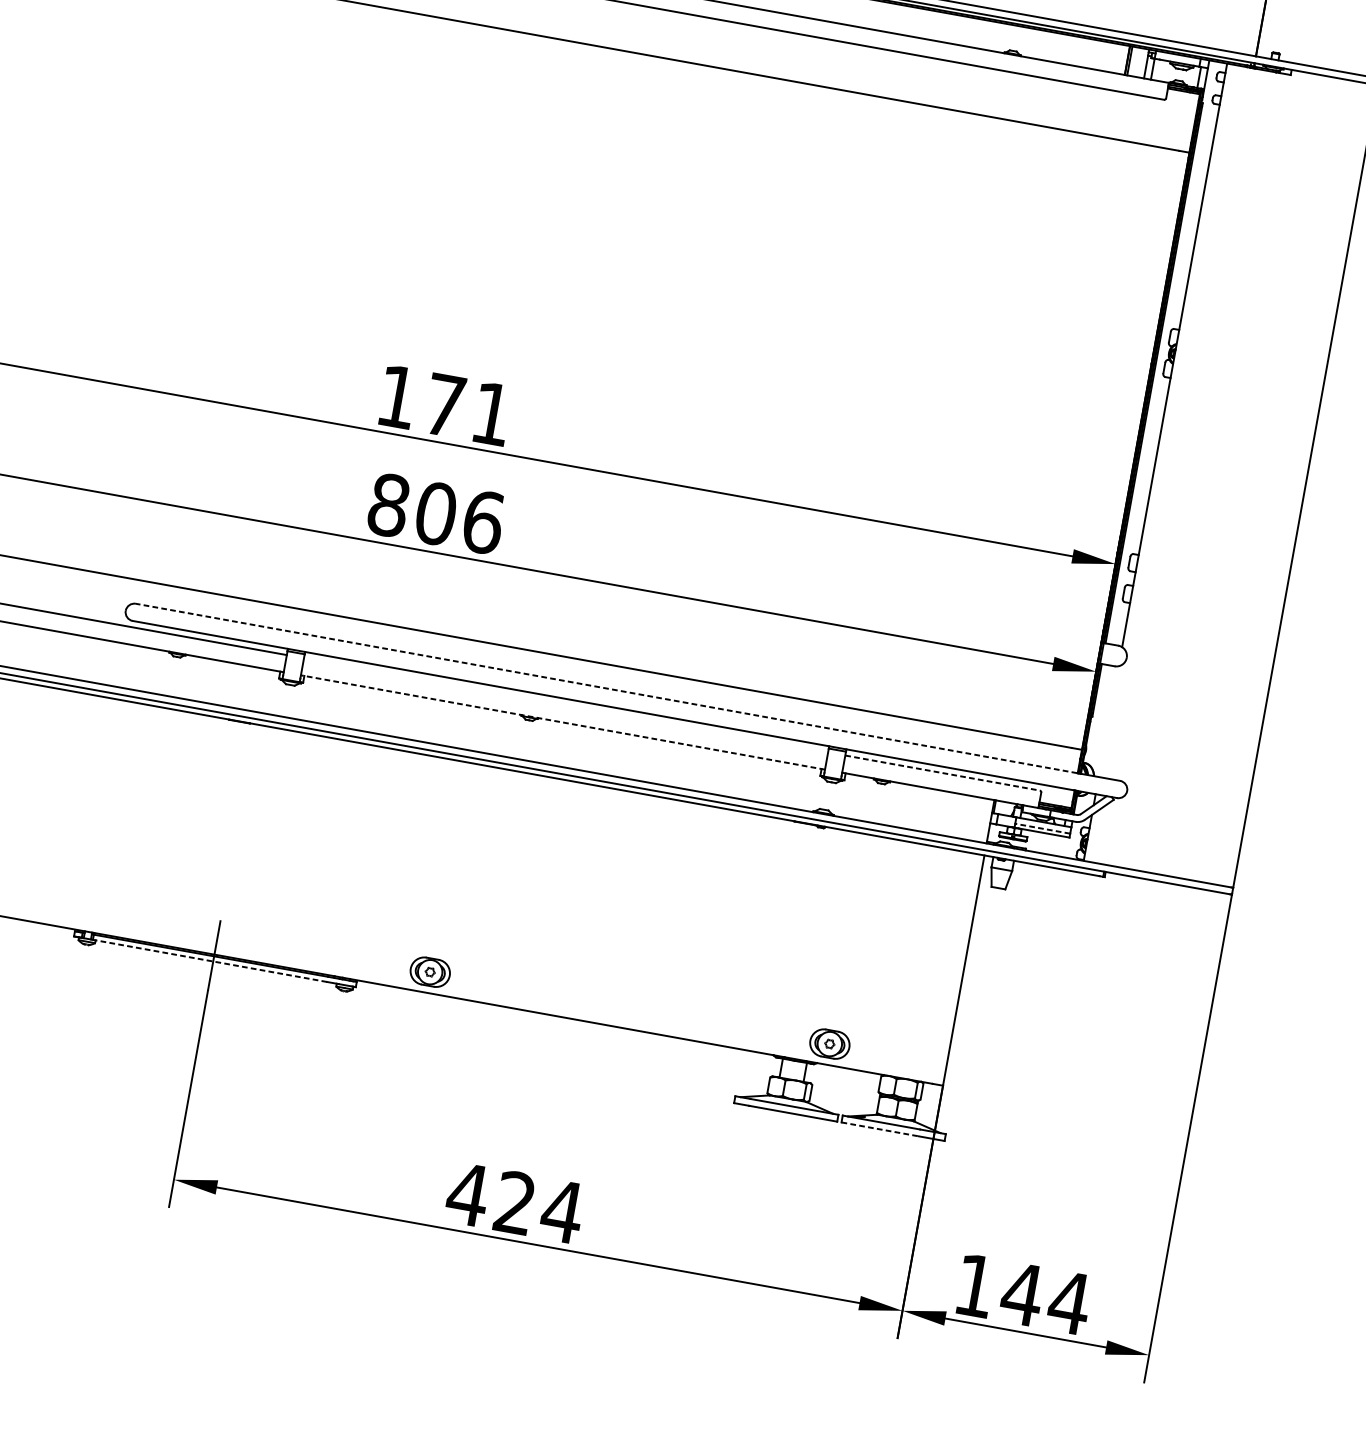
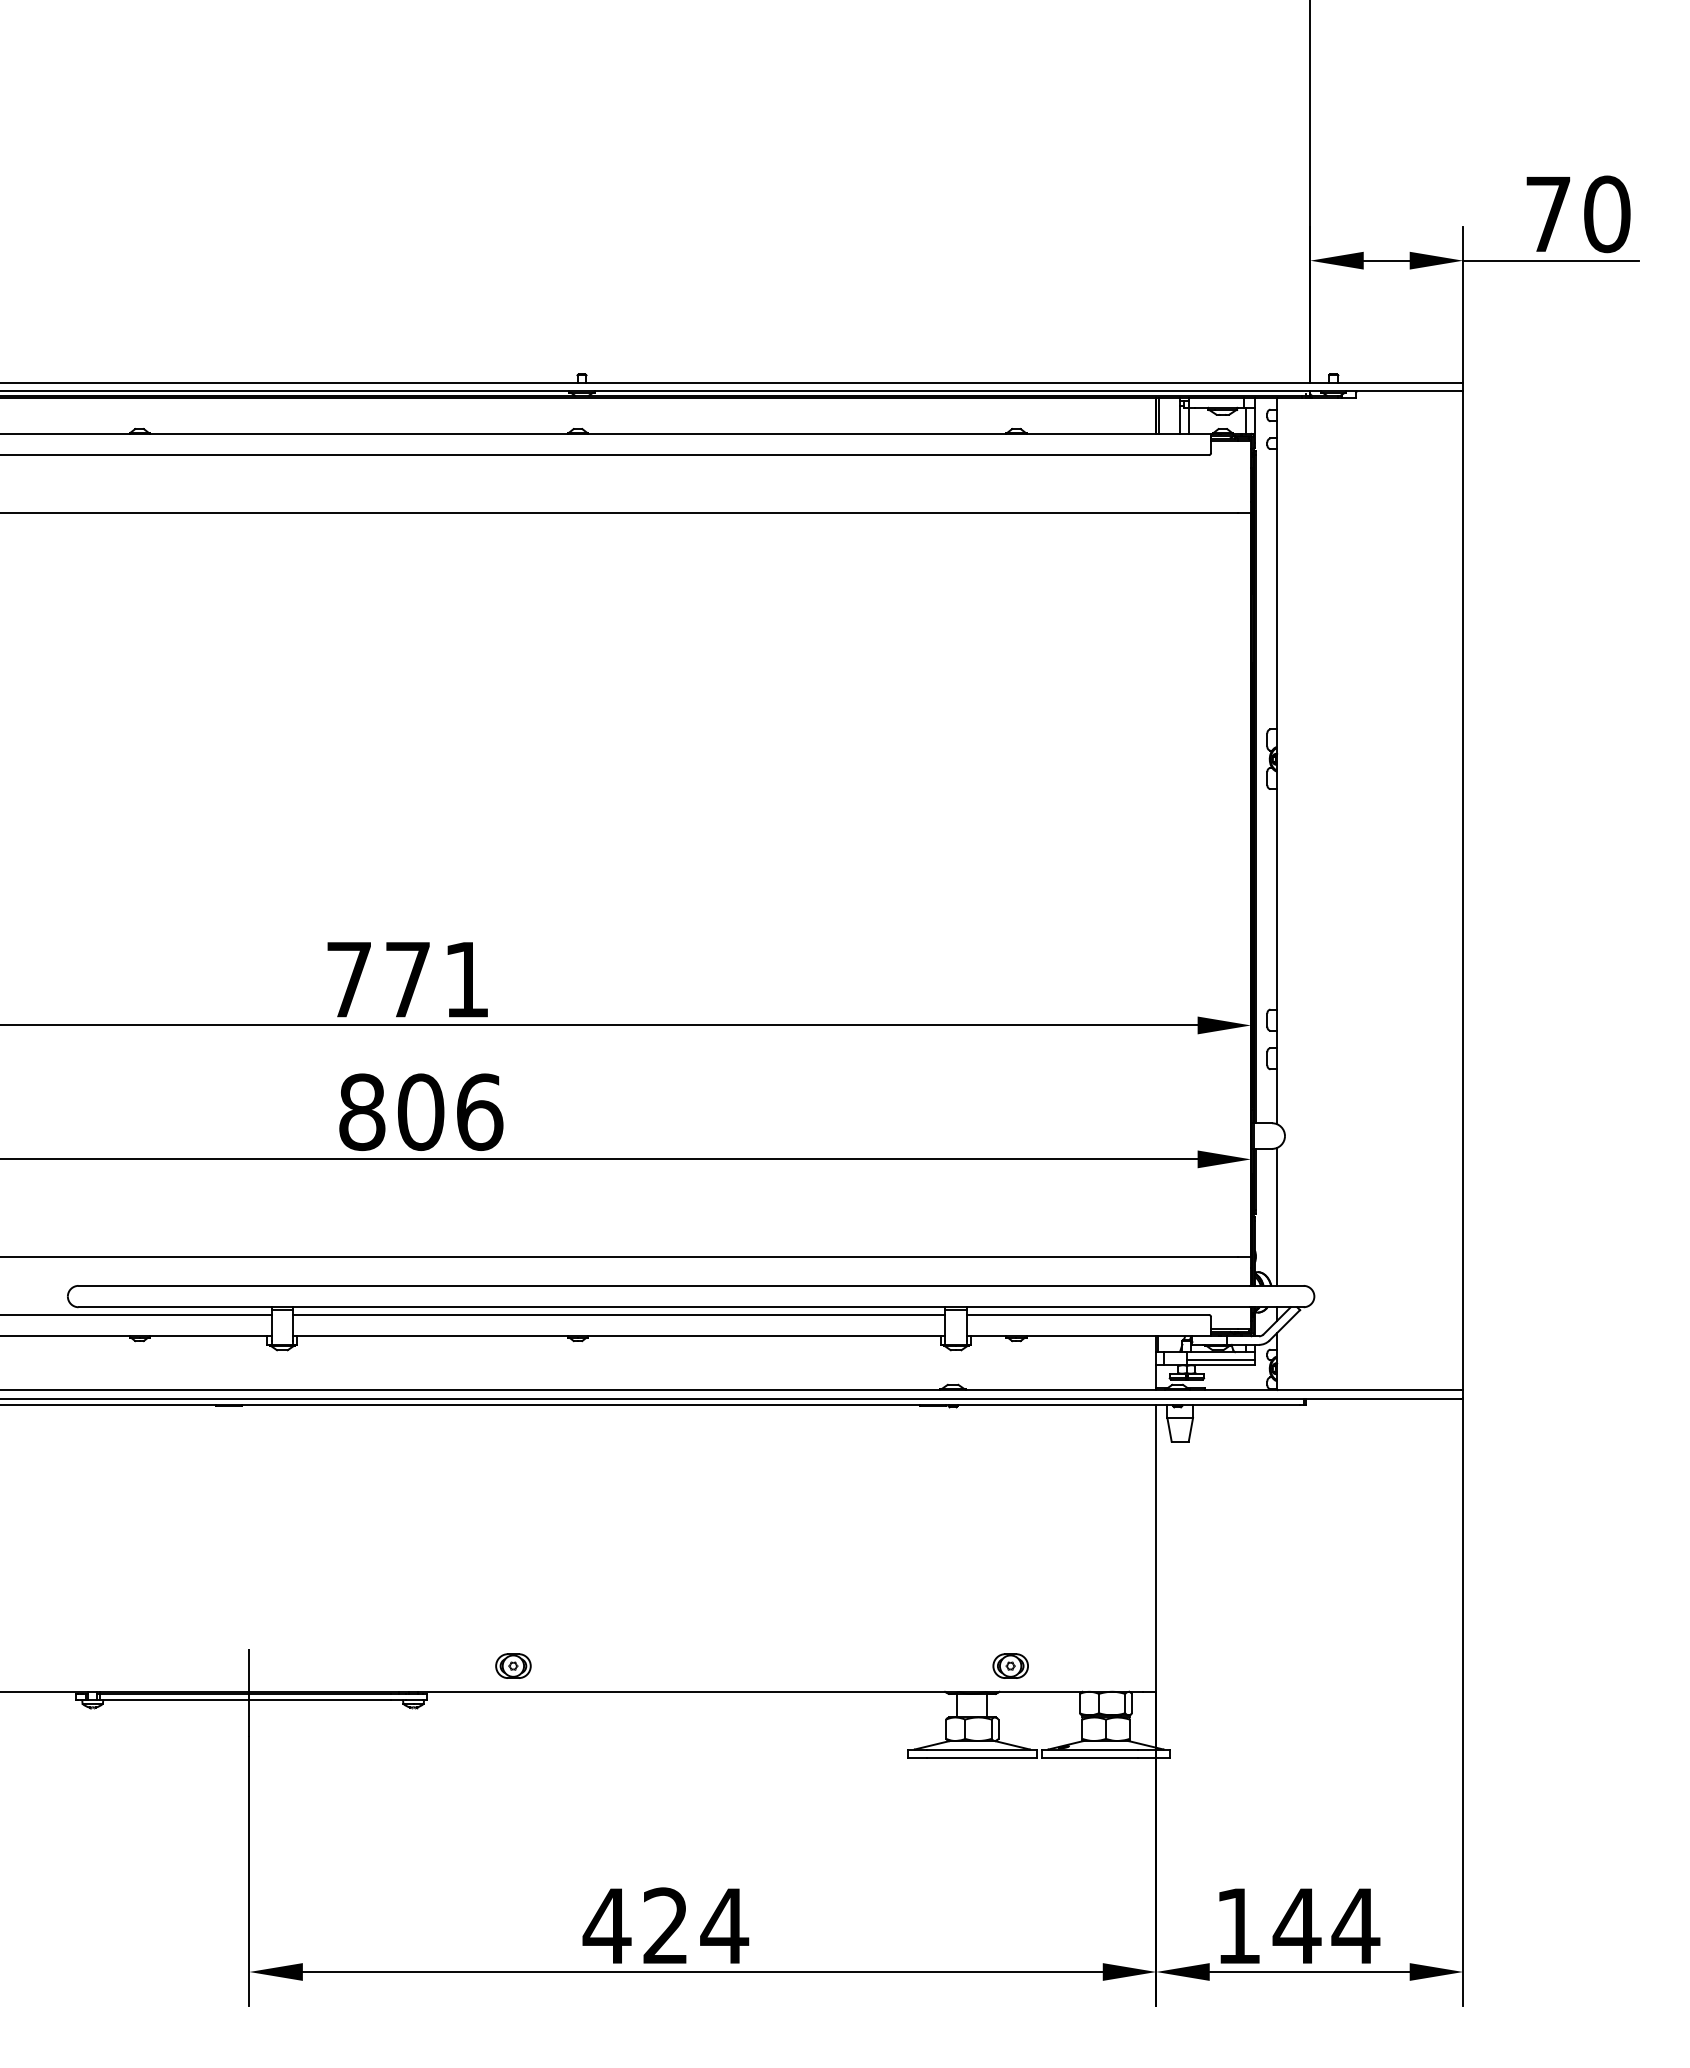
text: (397, 396) -> (348, 979), 171 -> 771
line: (606, 688) -> (664, 1285), dashed -> solid
line: (566, 704) -> (619, 1314), added
line: (1109, 721) -> (1277, 1216), added
line: (562, 722) -> (618, 1336), dashed -> solid
line: (943, 772) -> (1088, 1314), dashed -> solid
line: (1042, 828) -> (1220, 1360), dashed -> solid
line: (210, 961) -> (245, 1700), dashed -> solid
part: (430, 971) -> (513, 1665), size x0.71
part: (829, 1043) -> (1010, 1665), size x0.71
line: (880, 1129) -> (1090, 1758), dashed -> solid

